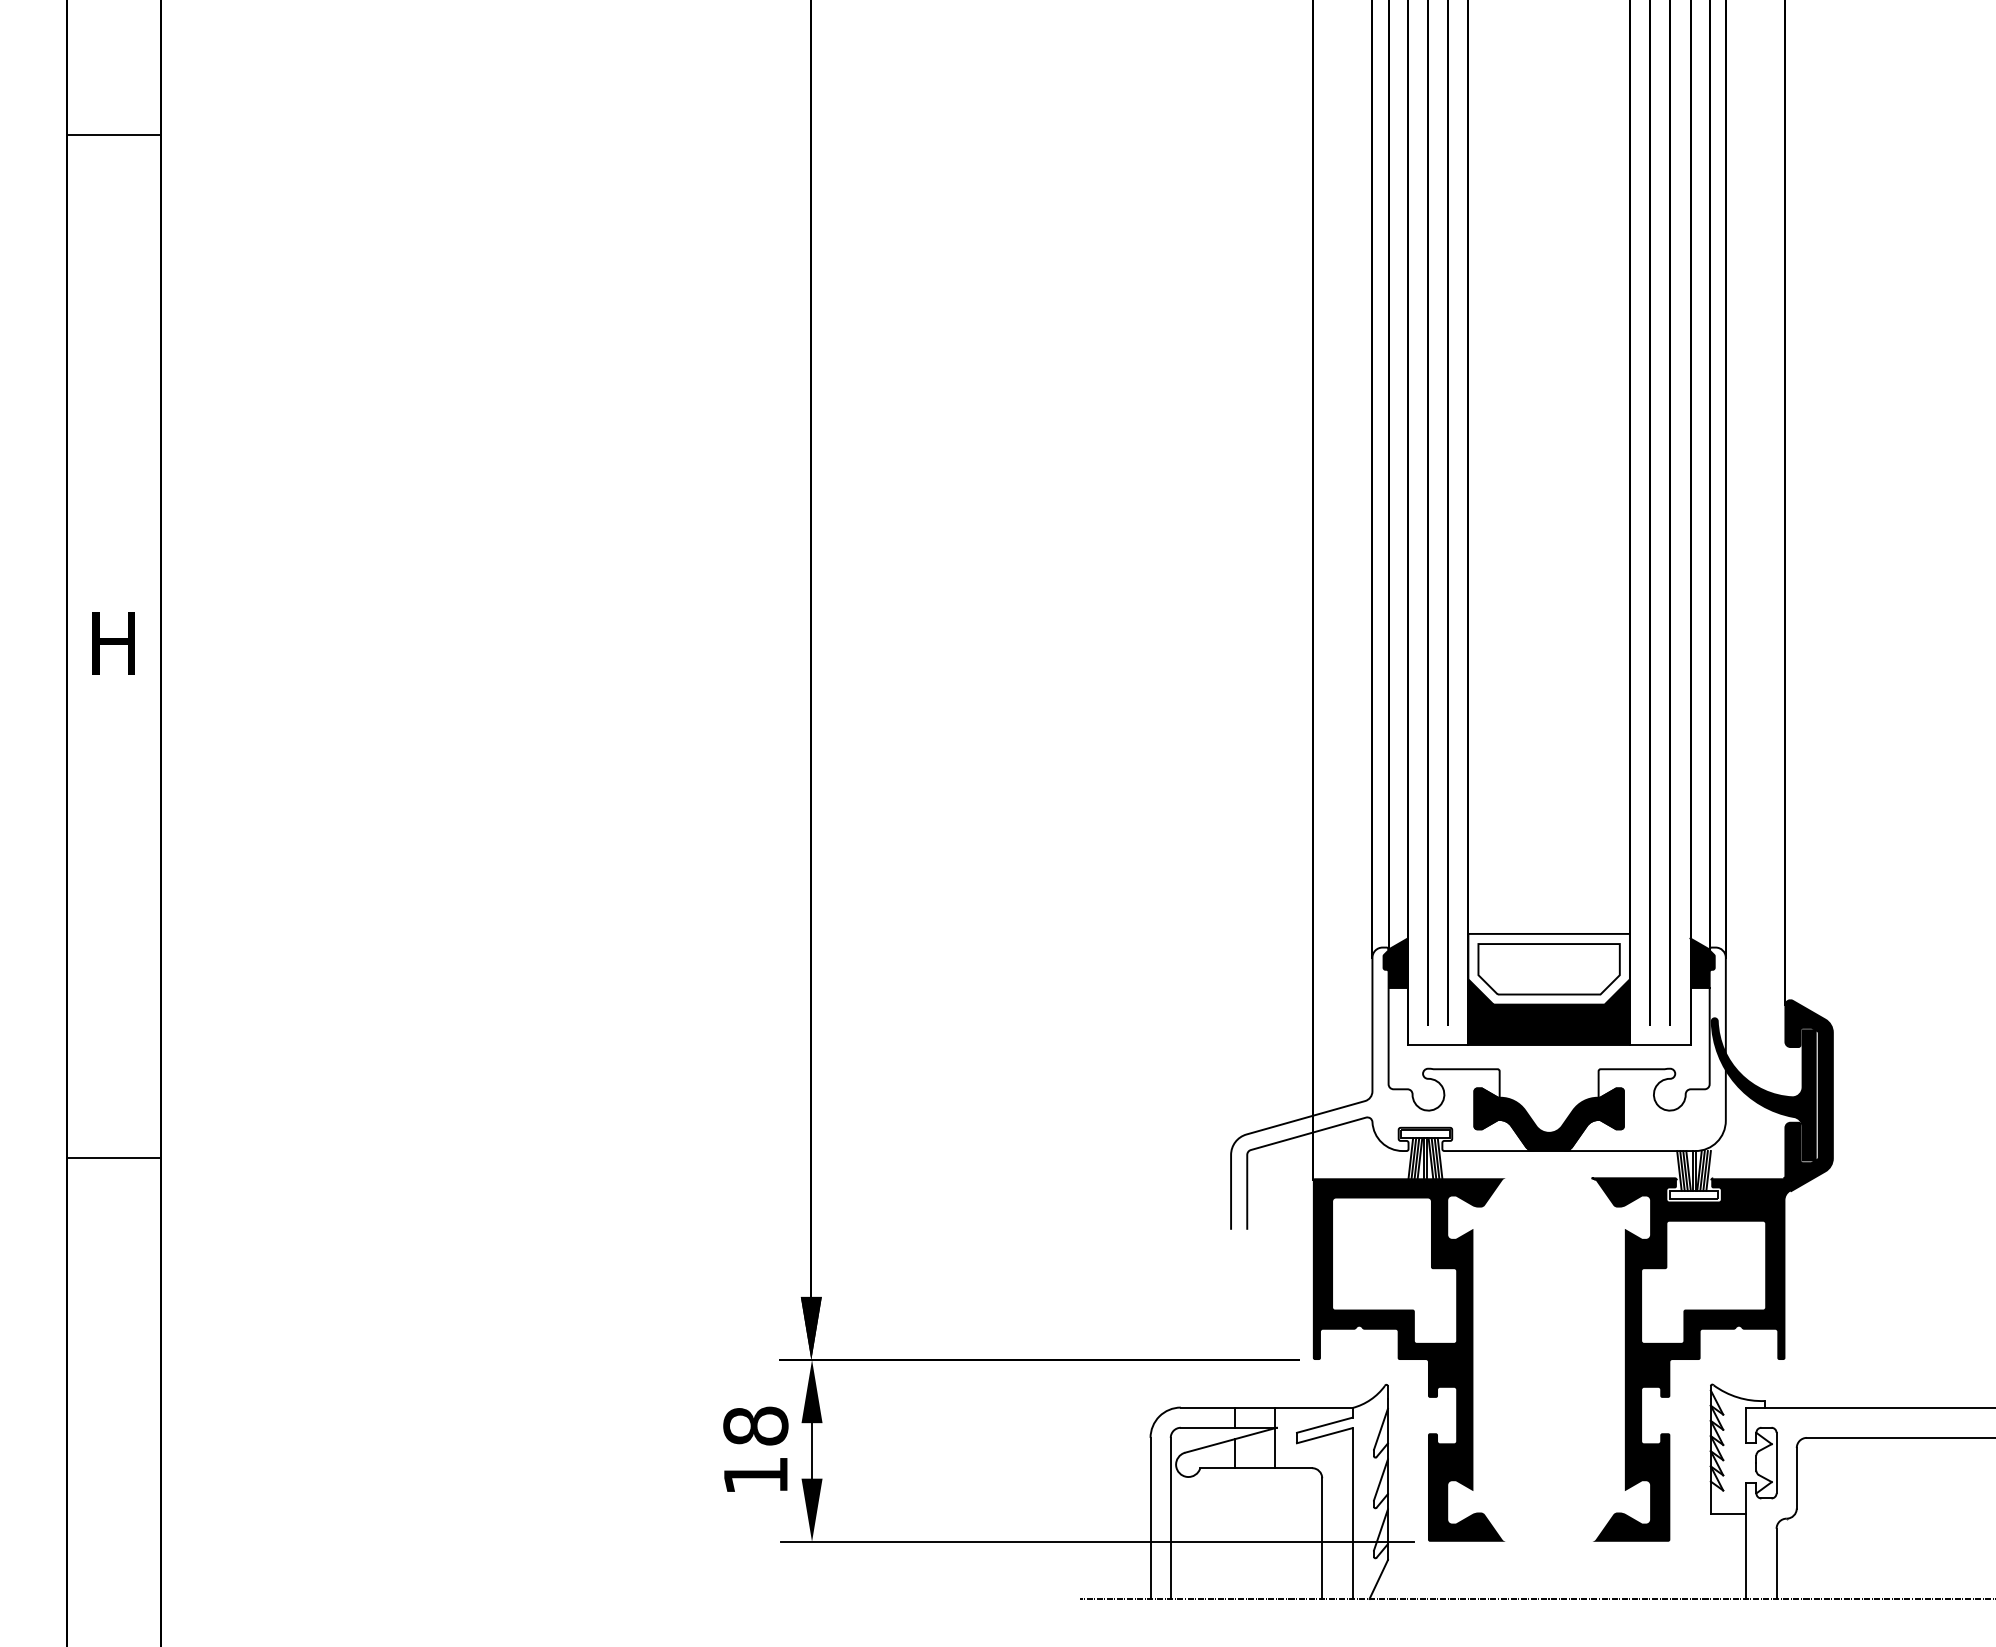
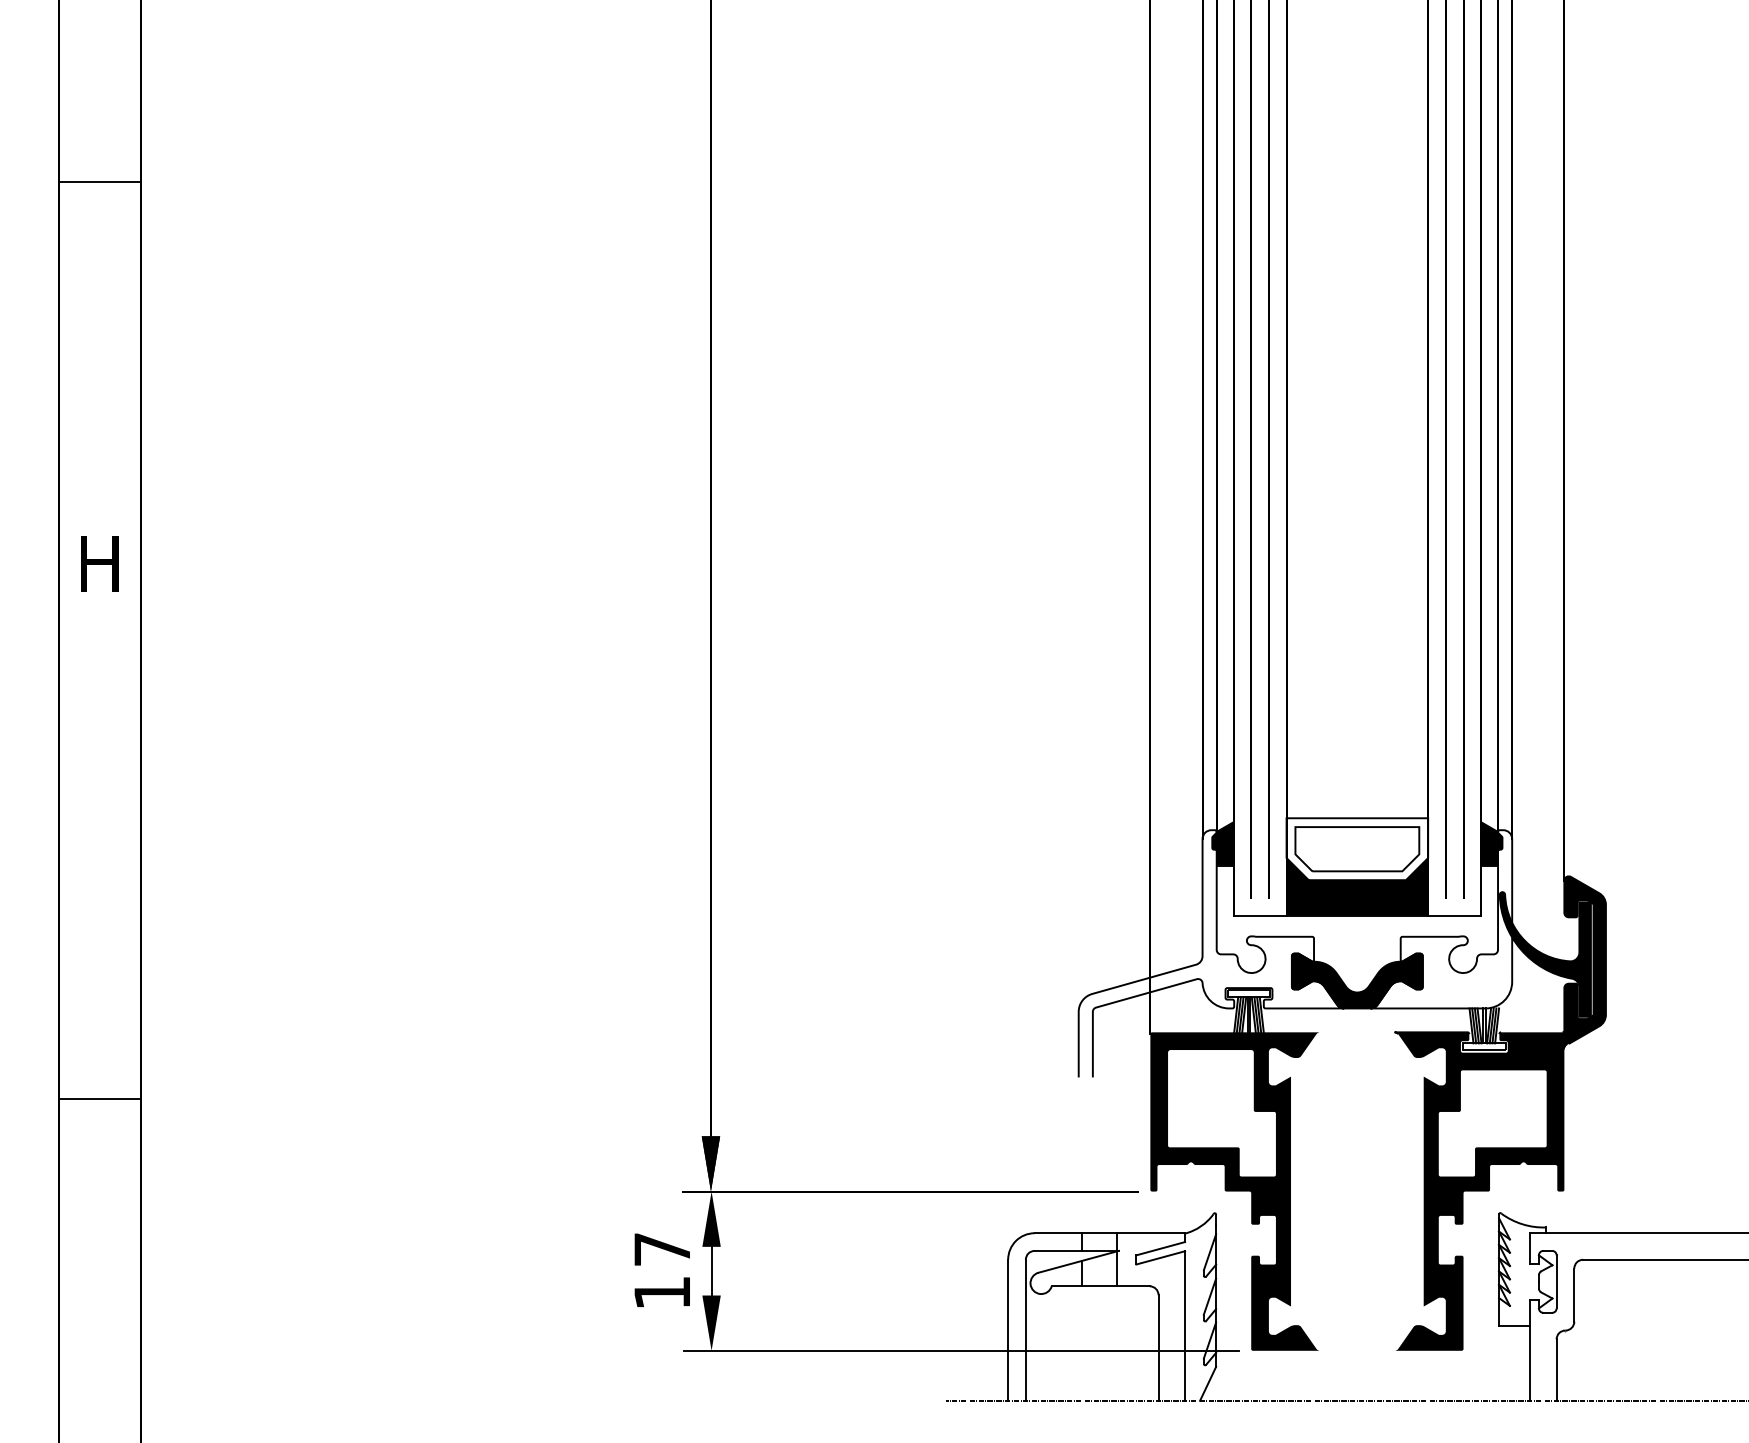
line: (113, 135) -> (99, 182), moved
line: (113, 1157) -> (99, 1098), moved
text: (754, 1426) -> (661, 1249), 18 -> 17

